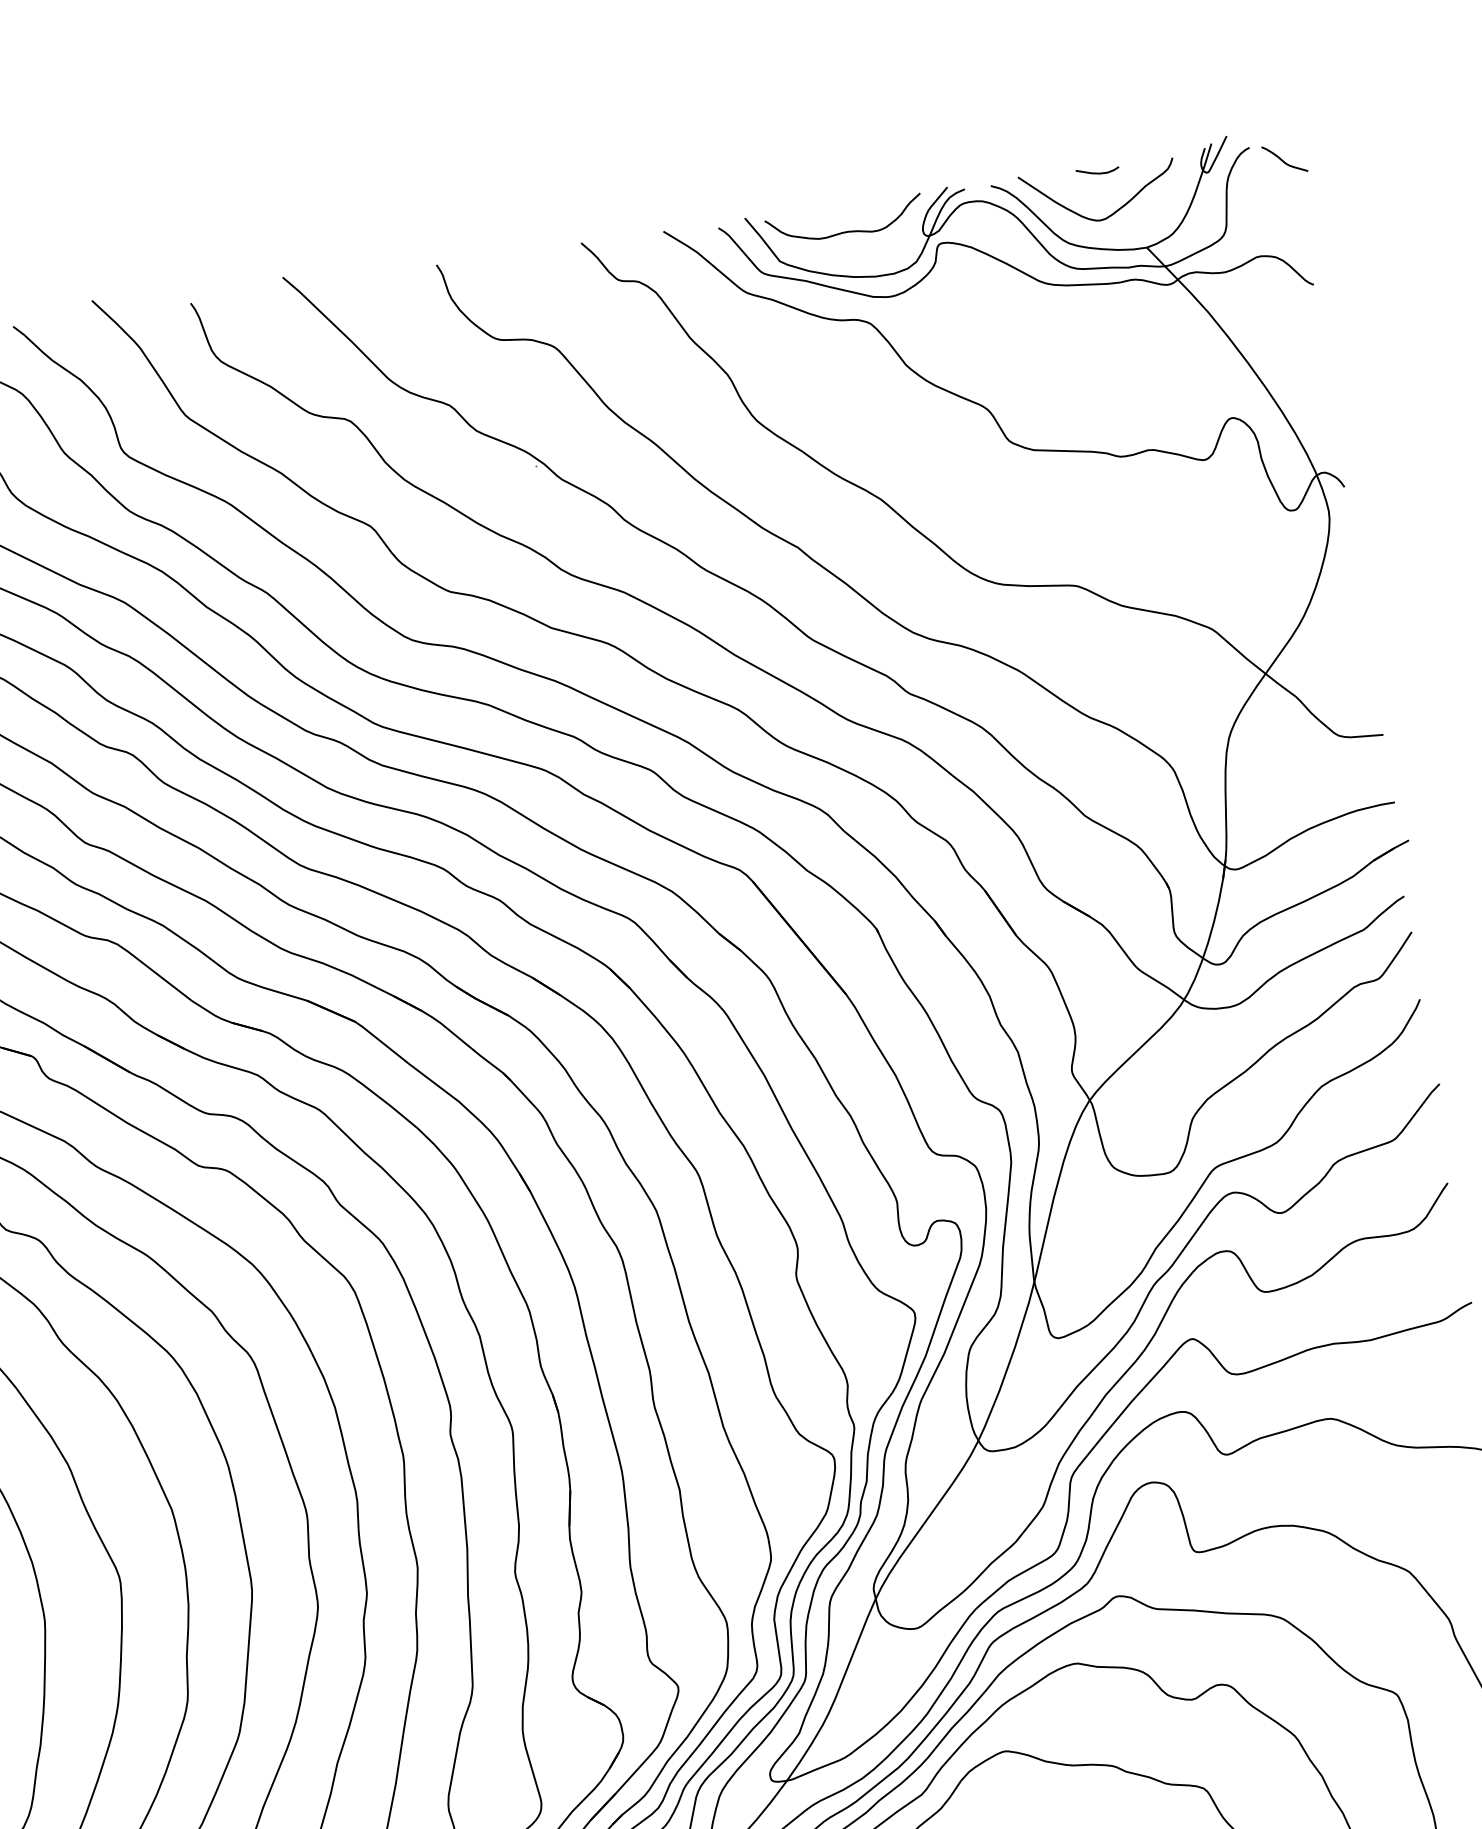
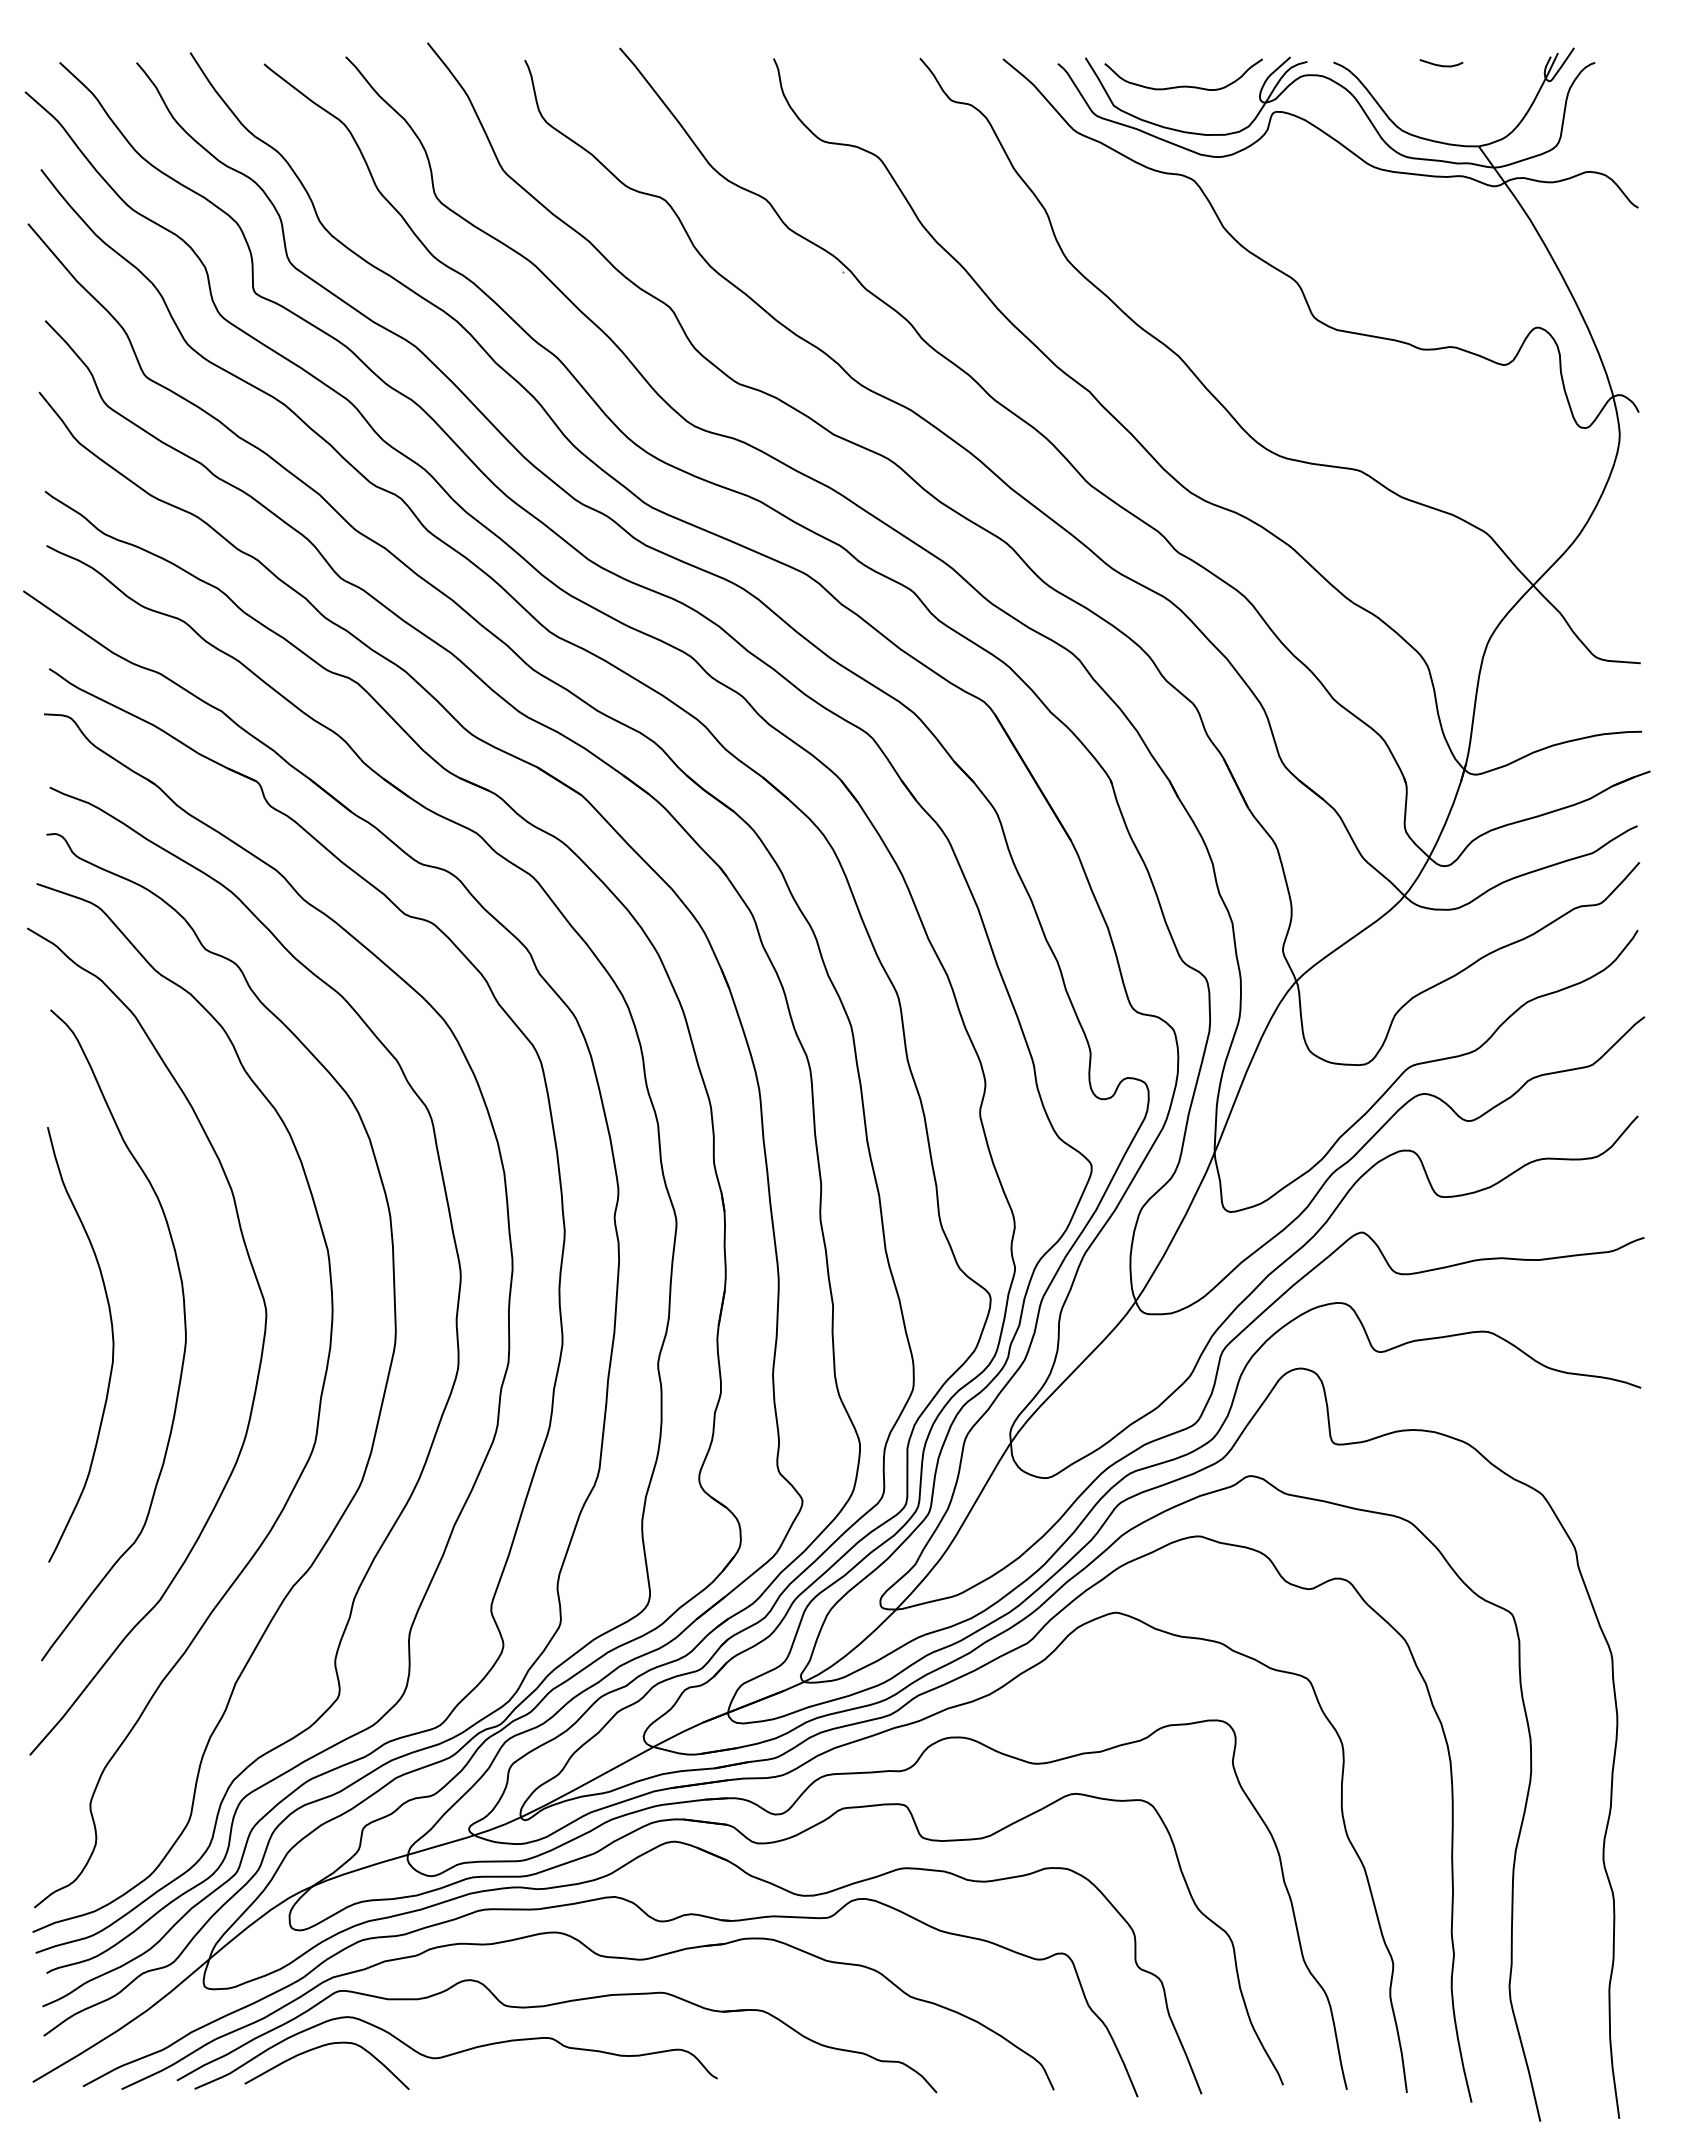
curve: (1283, 159) -> (1626, 79), removed
curve: (1112, 213) -> (1449, 107), removed

